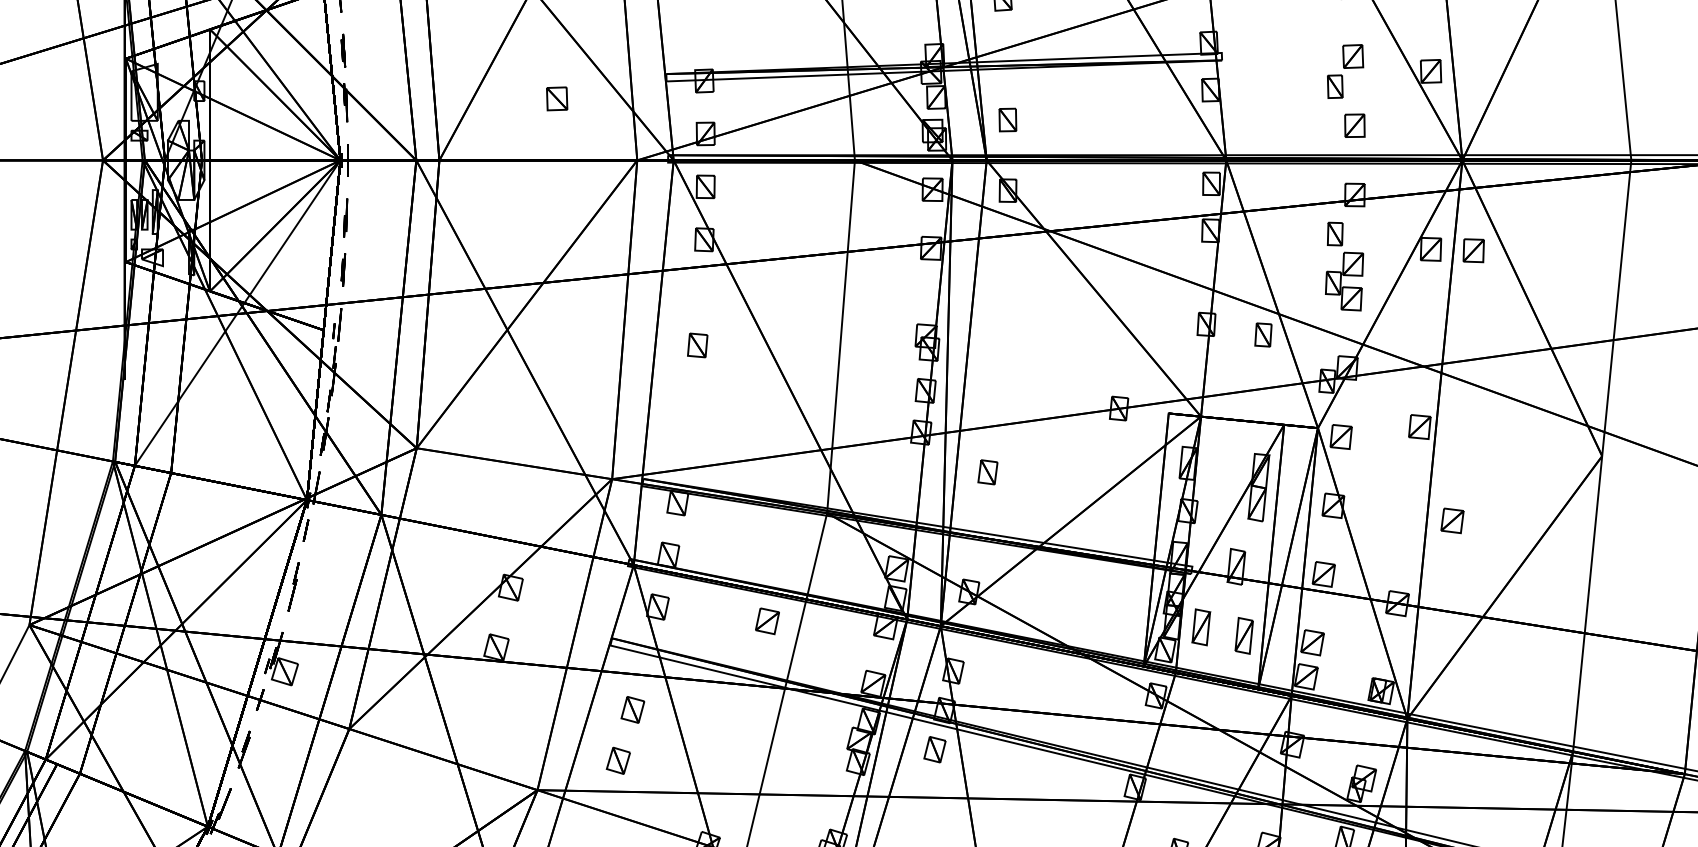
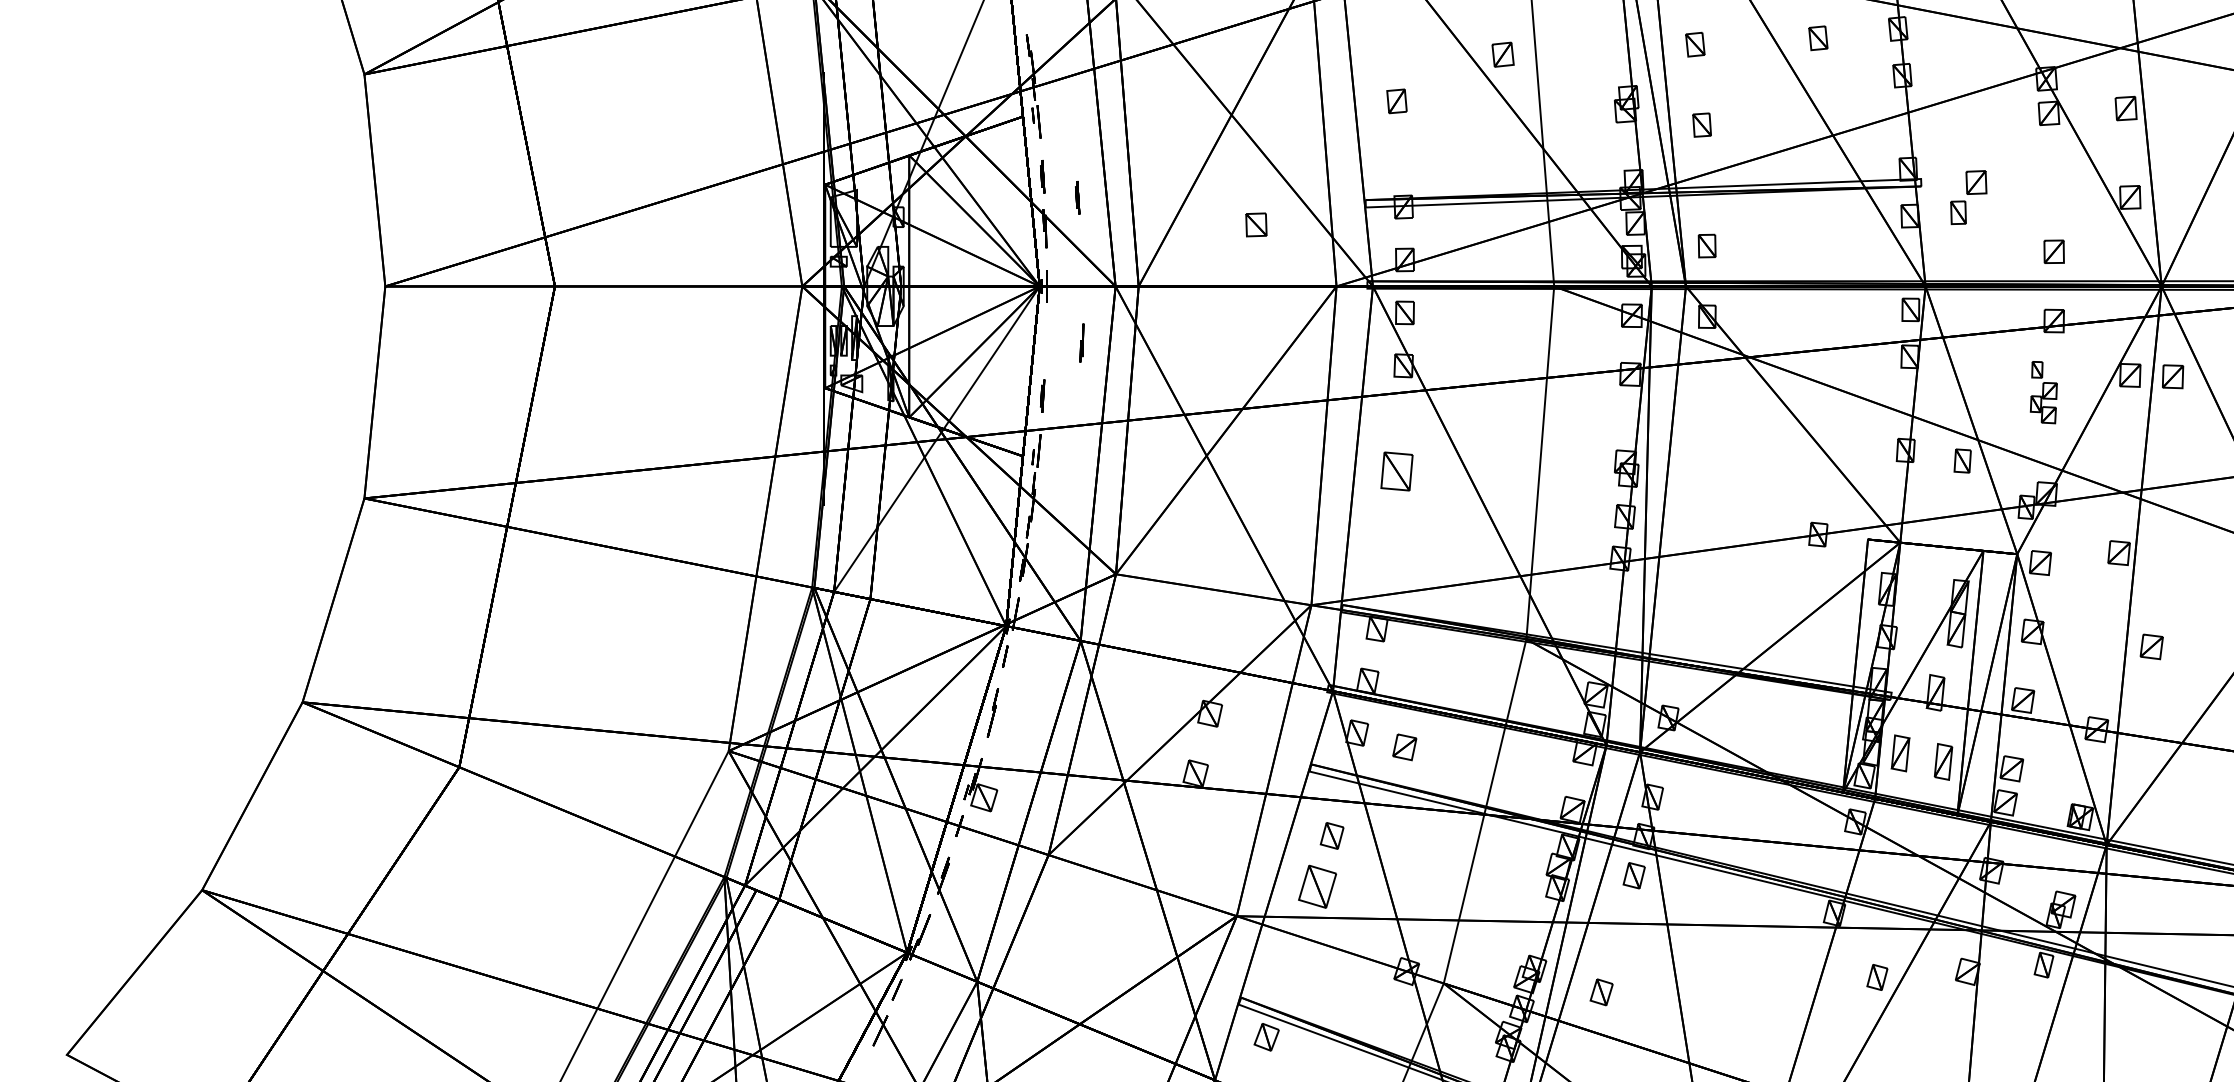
part: (378, 71) -> (1077, 197), added
part: (1345, 71) -> (1968, 197), moved
part: (345, 217) -> (1081, 342), moved
part: (1344, 266) -> (2043, 392), size x0.7
part: (697, 345) -> (1396, 471), size x1.6
part: (987, 472) -> (1686, 598), removed
part: (767, 621) -> (1404, 747), moved
part: (618, 760) -> (1317, 886), size x1.6

